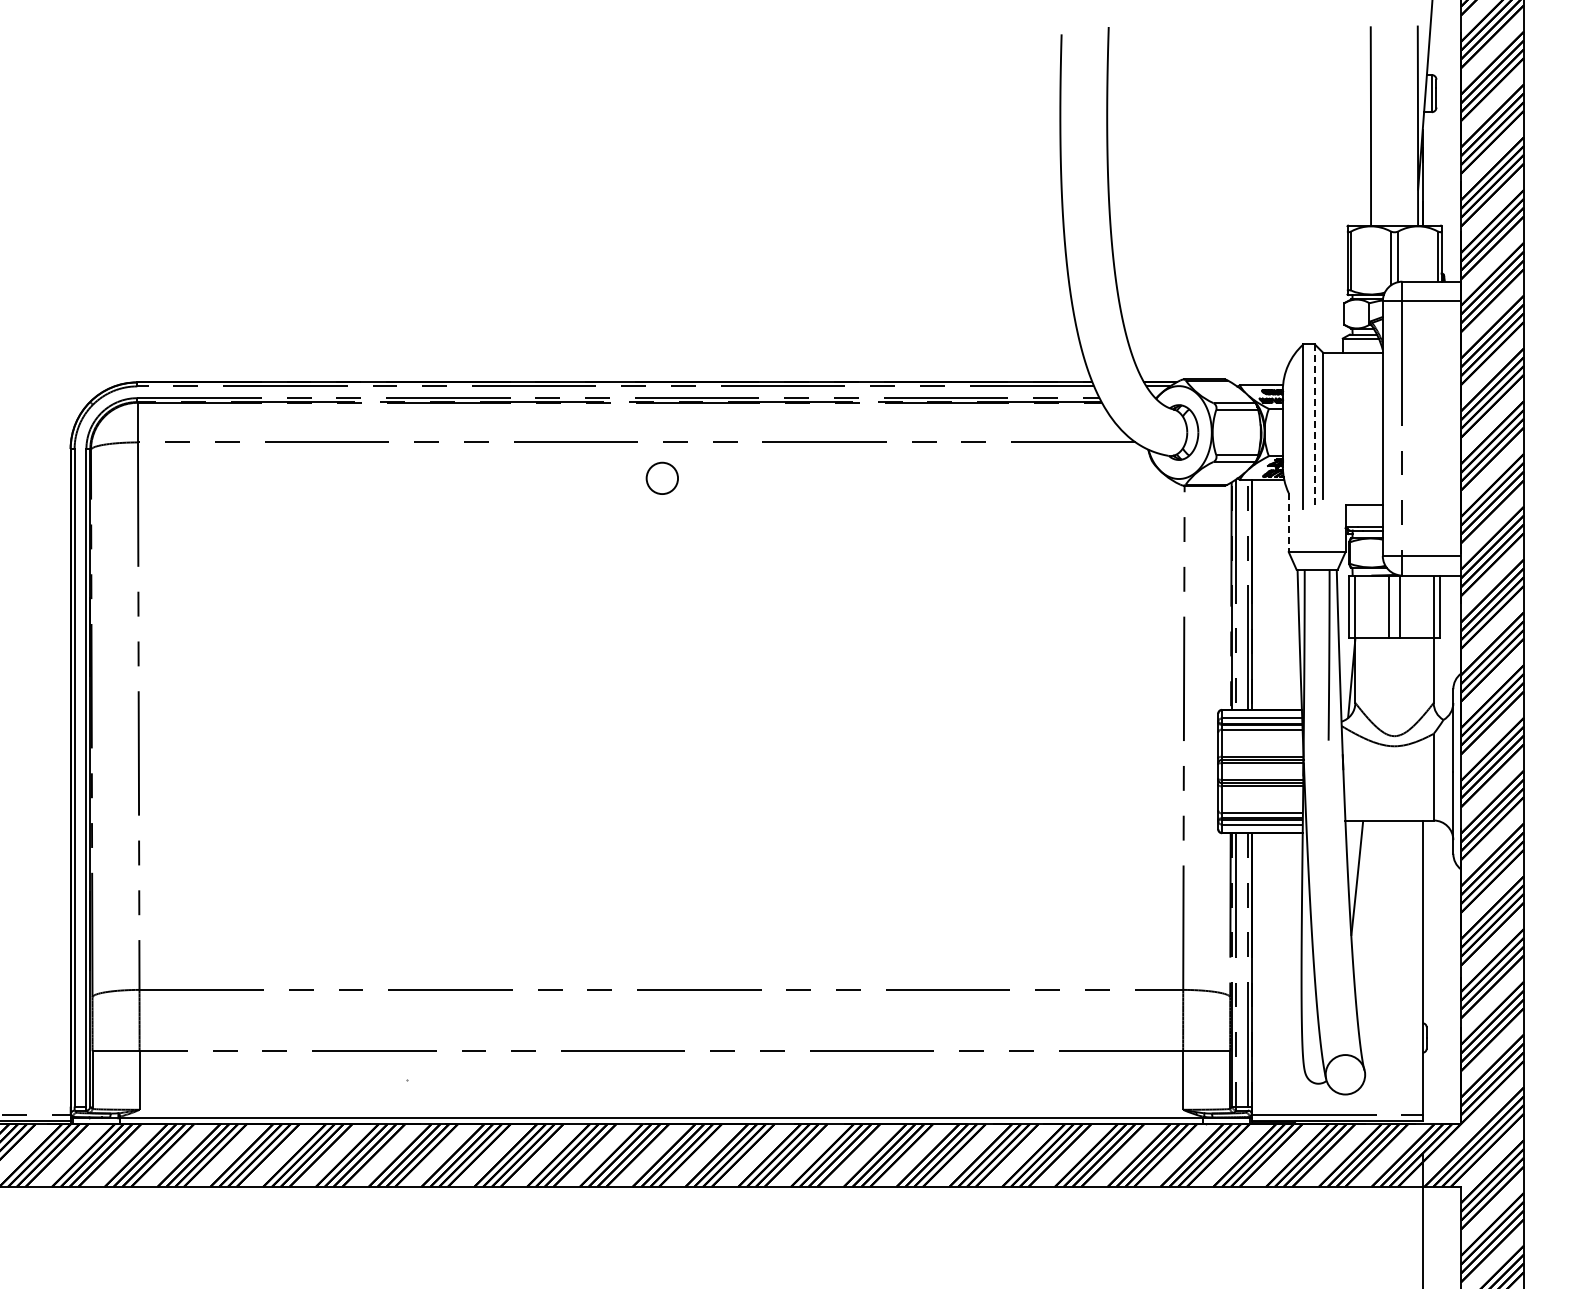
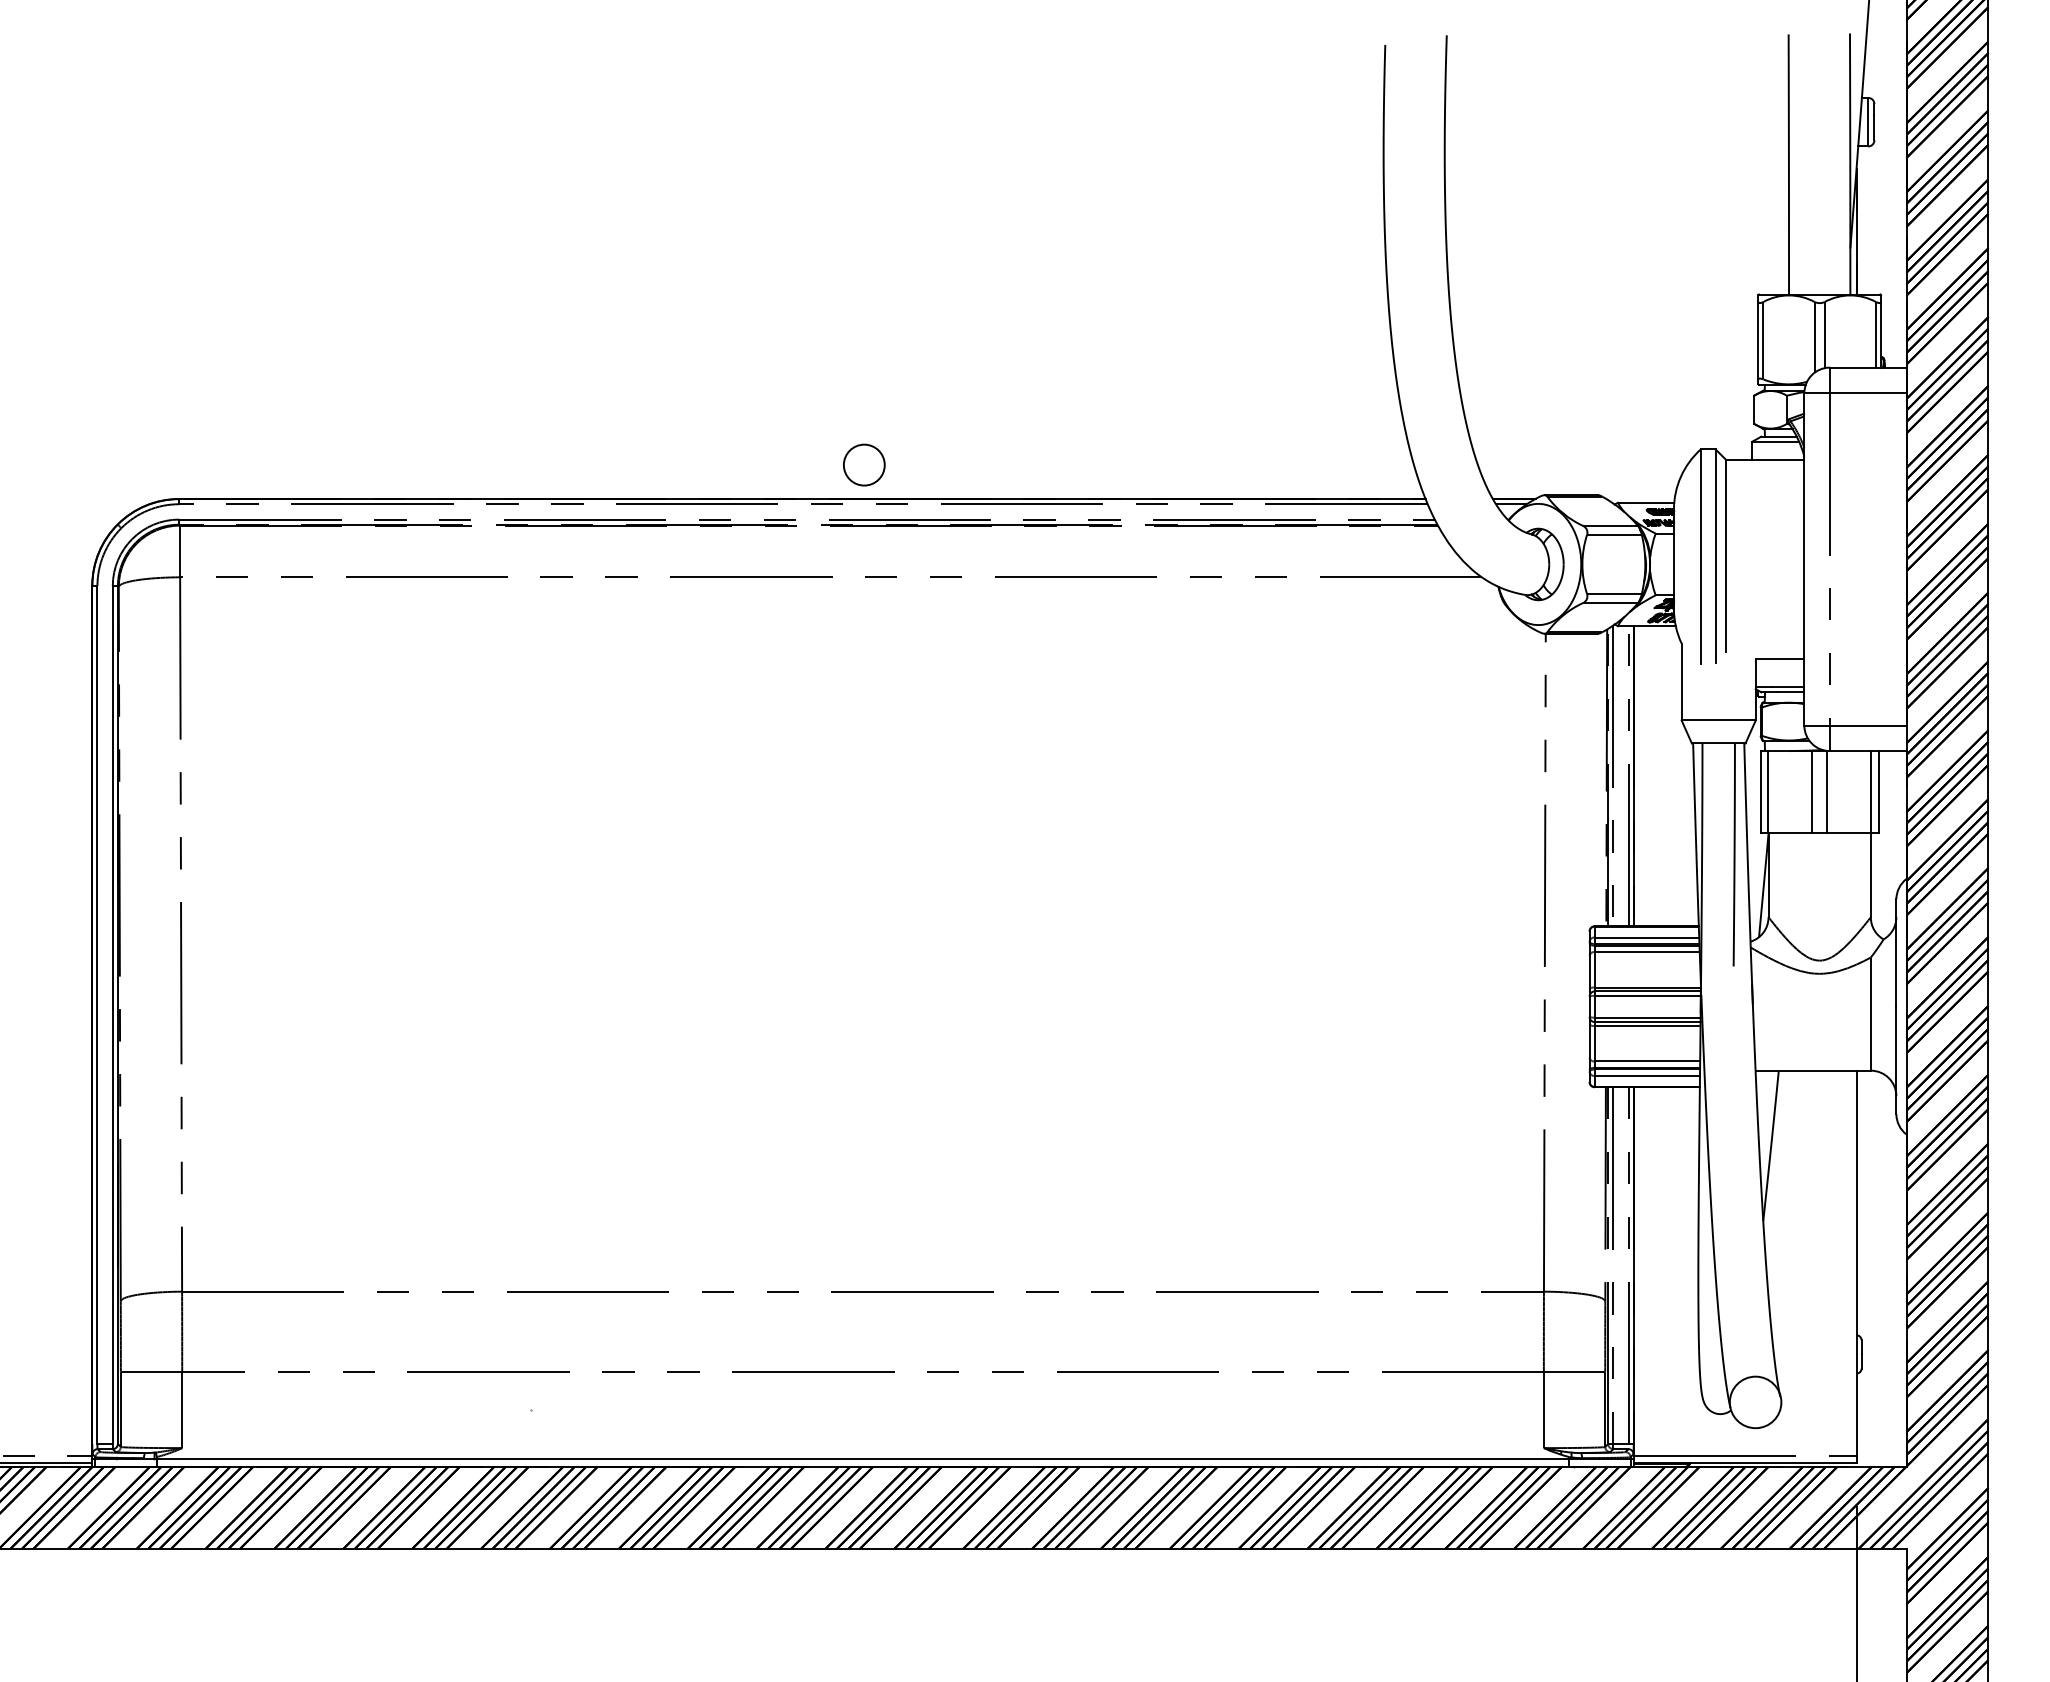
line: (1314, 426) -> (1715, 556), dashed -> solid
circle: (661, 477) -> (863, 463), moved
line: (1288, 523) -> (1681, 683), dashed -> solid

